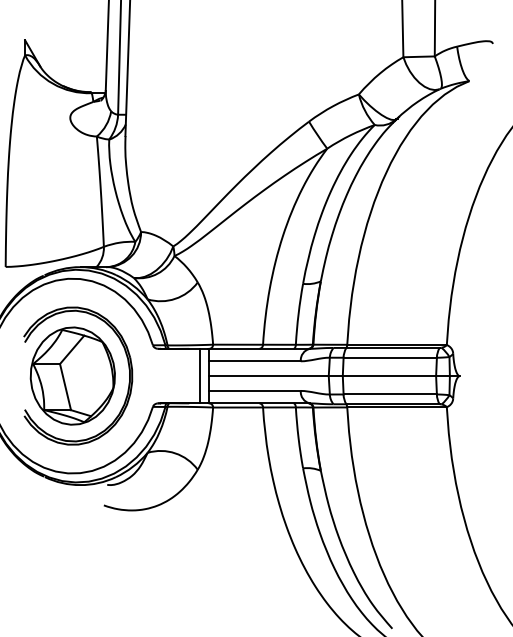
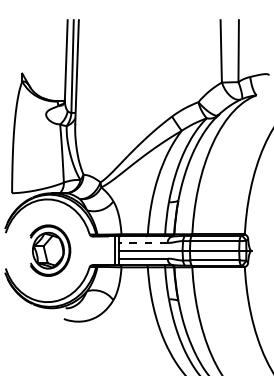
line: (254, 360) -> (143, 242), solid -> dashed
part: (78, 375) -> (50, 250), size x0.7

